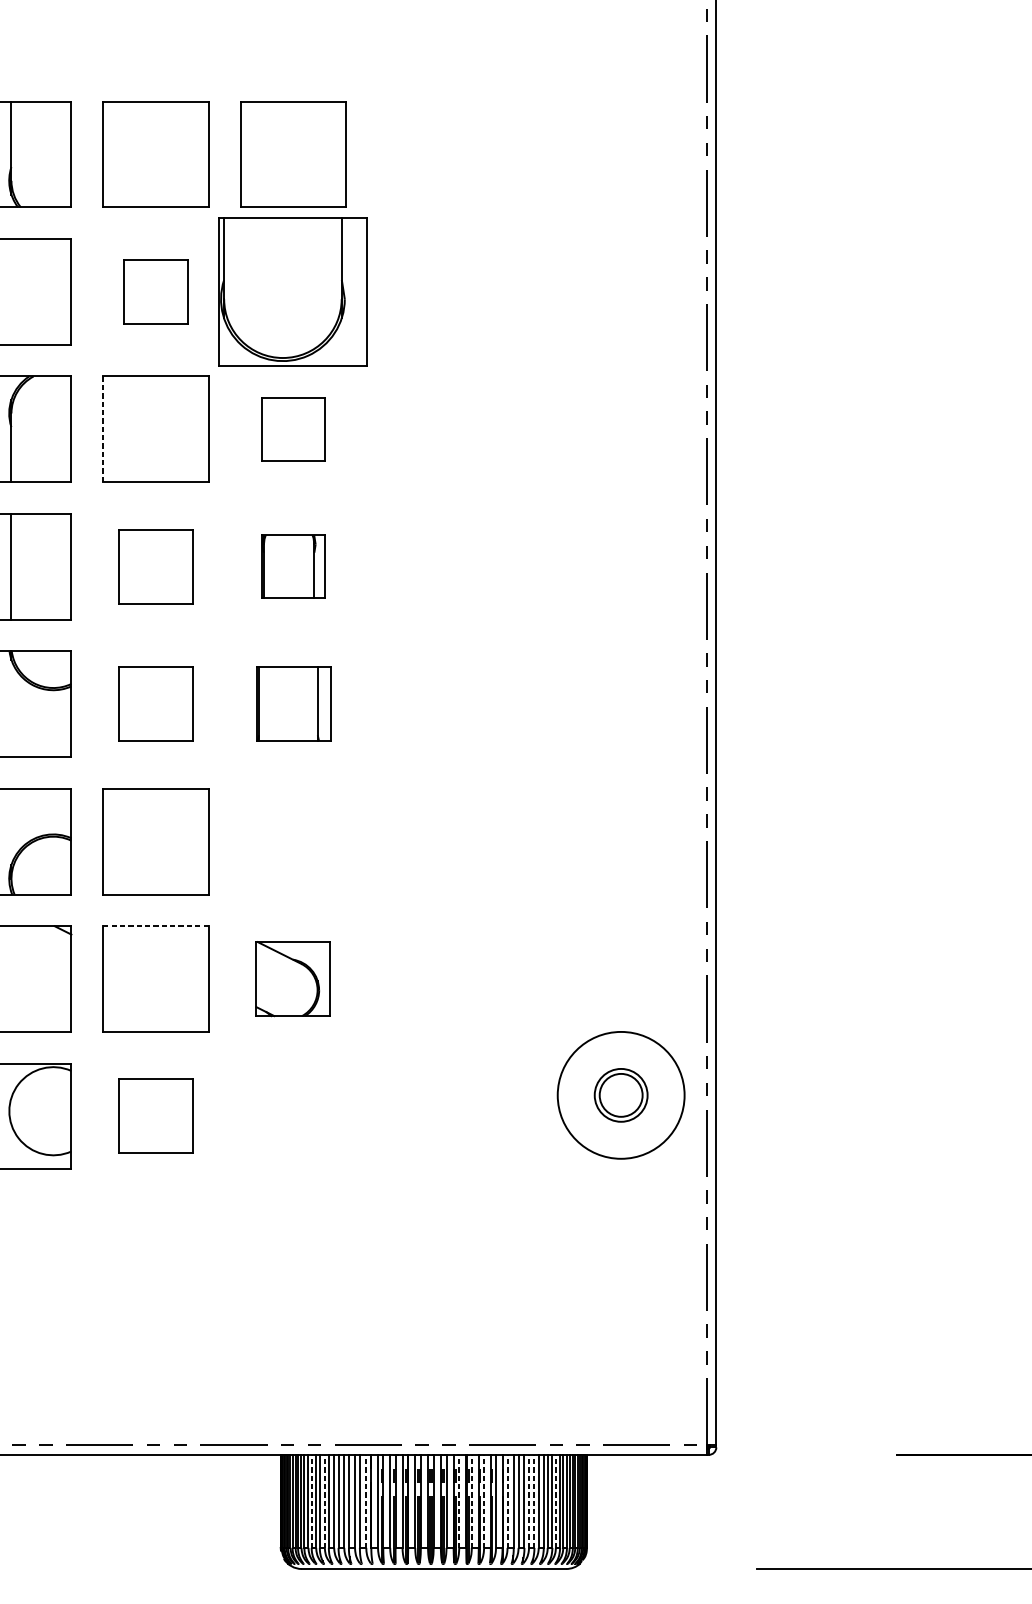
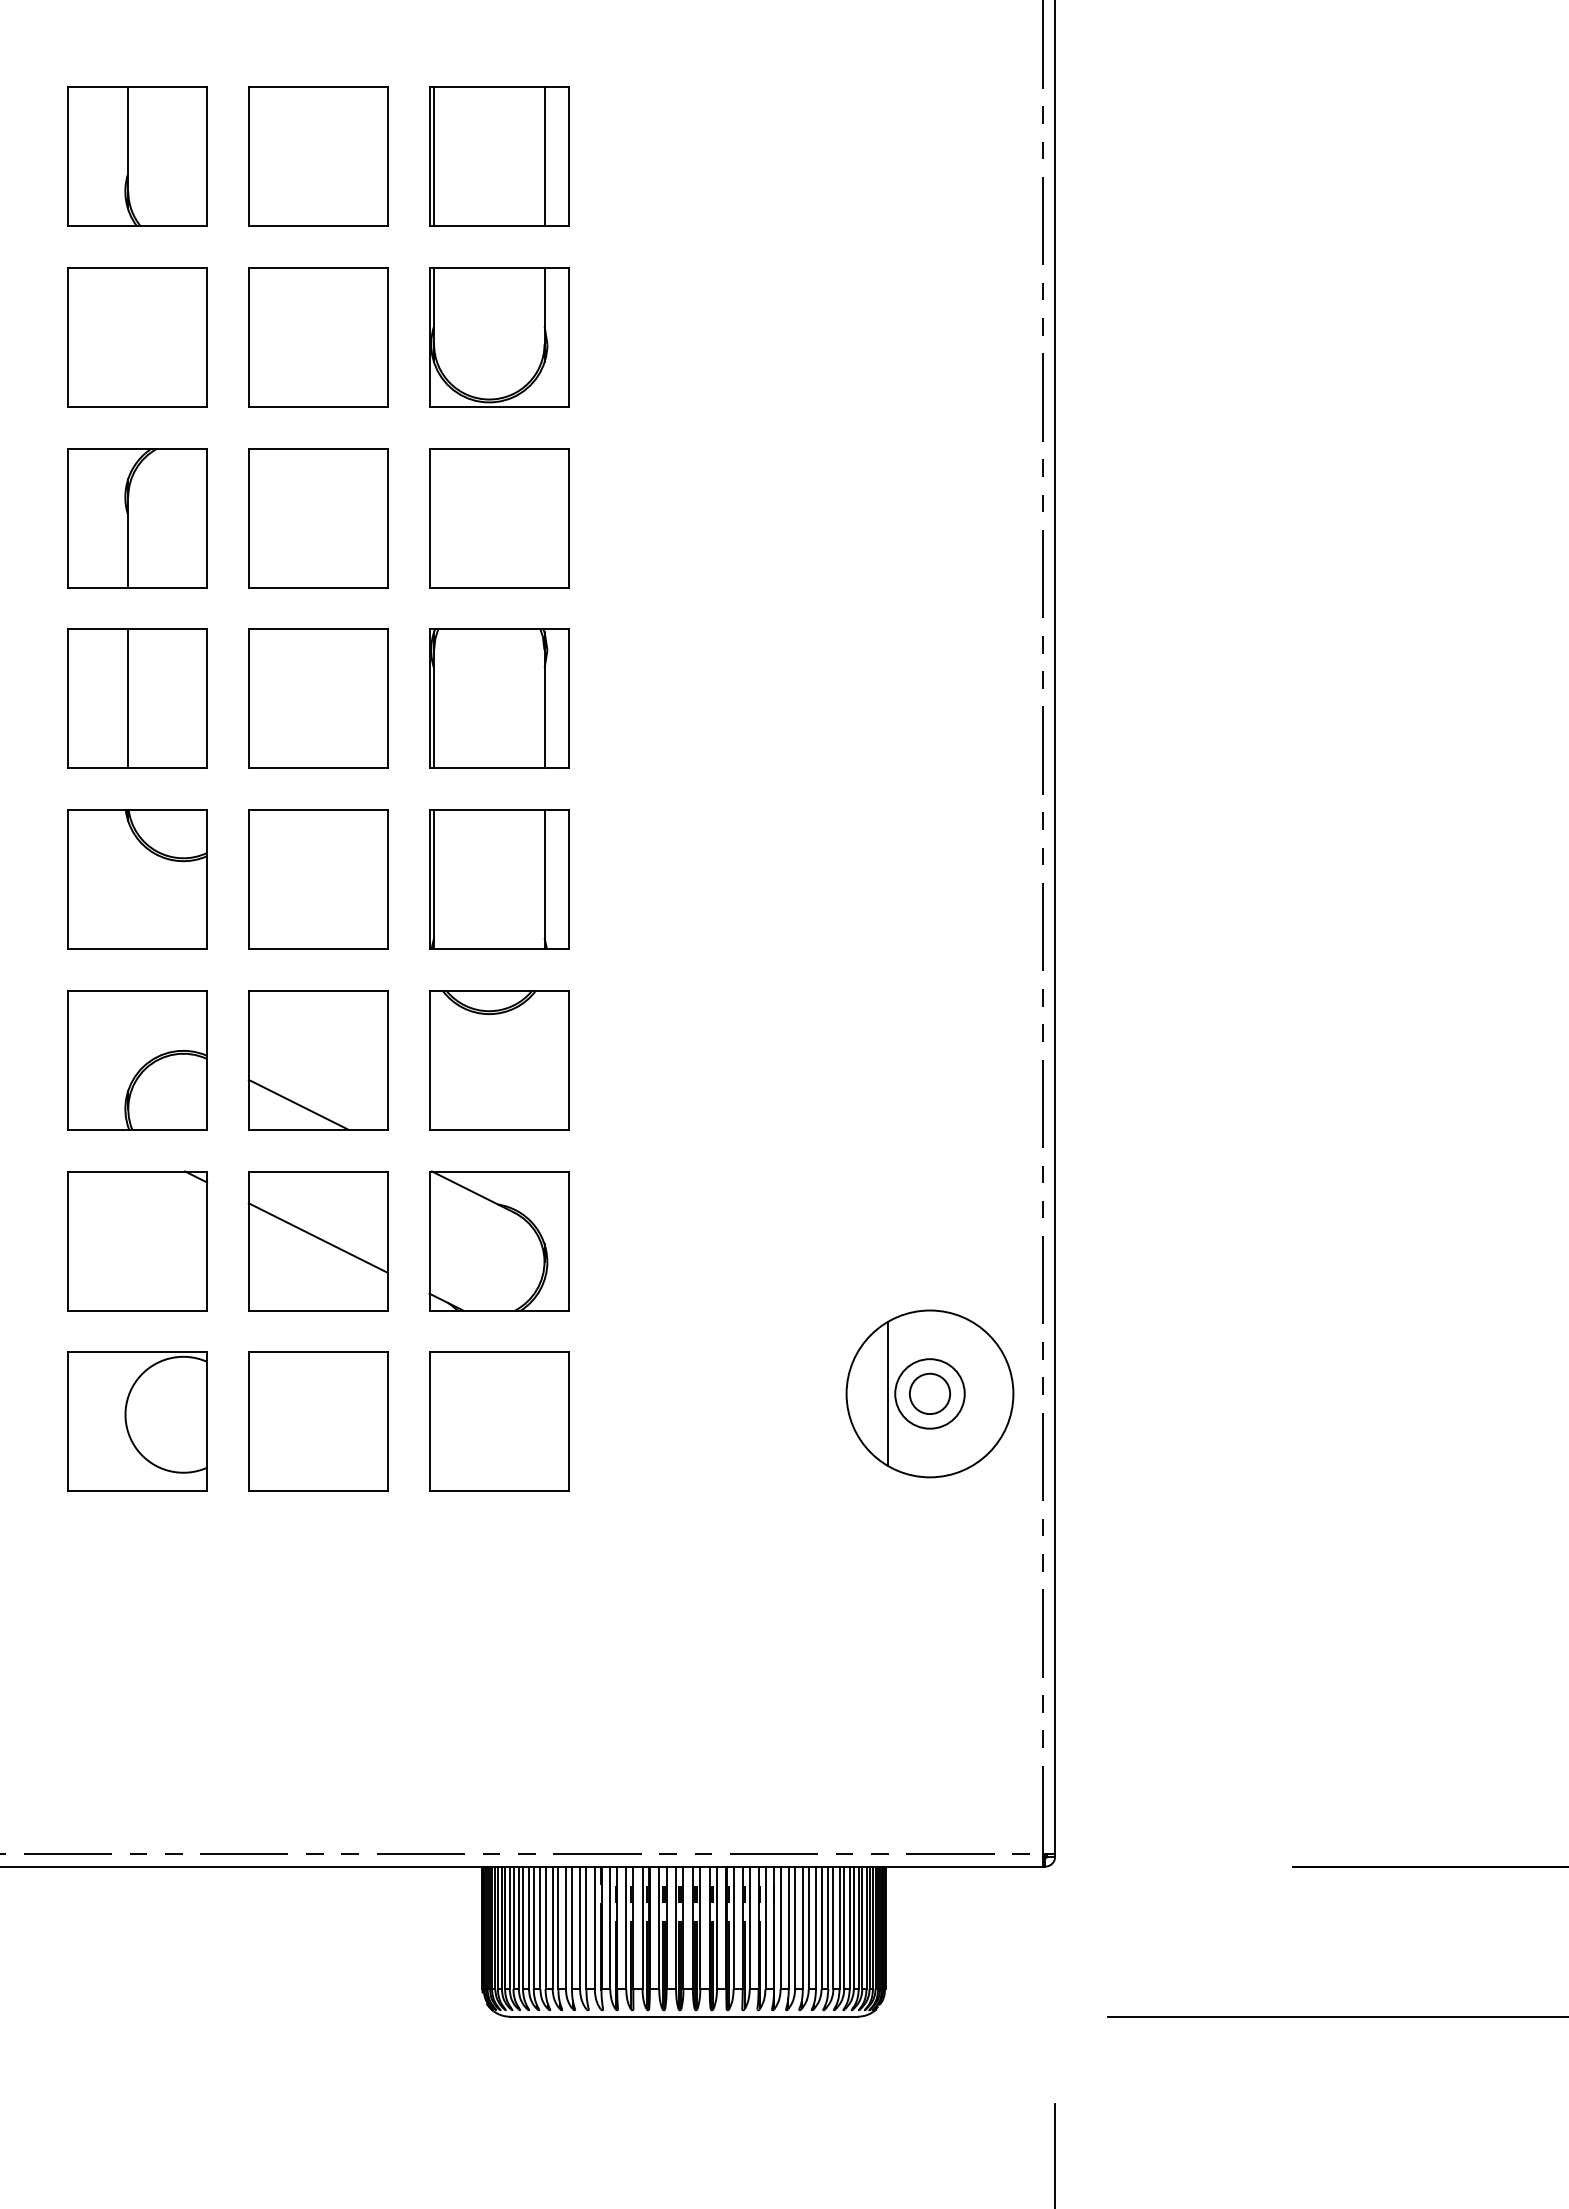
line: (244, 154) -> (434, 156), added
line: (328, 154) -> (544, 156), added
part: (156, 291) -> (318, 337), size x1.67
part: (293, 291) -> (499, 337), size x0.71
line: (102, 429) -> (248, 518), dashed -> solid
part: (293, 429) -> (499, 518), size x1.67
part: (156, 566) -> (318, 698), size x1.43
part: (293, 566) -> (499, 698), size x1.67
part: (156, 704) -> (318, 879), size x1.43
part: (293, 704) -> (499, 879), size x1.43
part: (293, 841) -> (499, 1060), added
line: (140, 875) -> (298, 1104), added
line: (156, 926) -> (318, 1171), dashed -> solid
line: (155, 976) -> (317, 1237), added
part: (293, 978) -> (498, 1240), size x1.43
line: (589, 1095) -> (888, 1393), added
circle: (620, 1095) -> (929, 1393), size x0.71
part: (156, 1116) -> (318, 1421), size x1.43
part: (293, 1116) -> (499, 1421), added
line: (312, 1501) -> (523, 1927), dashed -> solid
line: (324, 1501) -> (540, 1927), dashed -> solid
line: (366, 1501) -> (594, 1927), dashed -> solid
line: (459, 1501) -> (717, 1927), dashed -> solid
line: (471, 1501) -> (733, 1927), dashed -> solid
line: (483, 1501) -> (749, 1927), dashed -> solid
line: (507, 1501) -> (780, 1927), dashed -> solid
line: (528, 1501) -> (808, 1927), dashed -> solid
line: (534, 1501) -> (816, 1927), dashed -> solid
line: (556, 1501) -> (844, 1927), dashed -> solid

